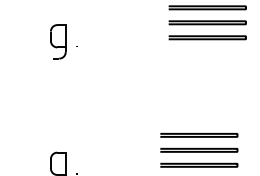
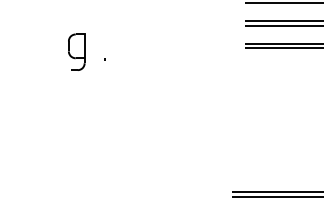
part: (58, 41) -> (76, 51), size x0.7

